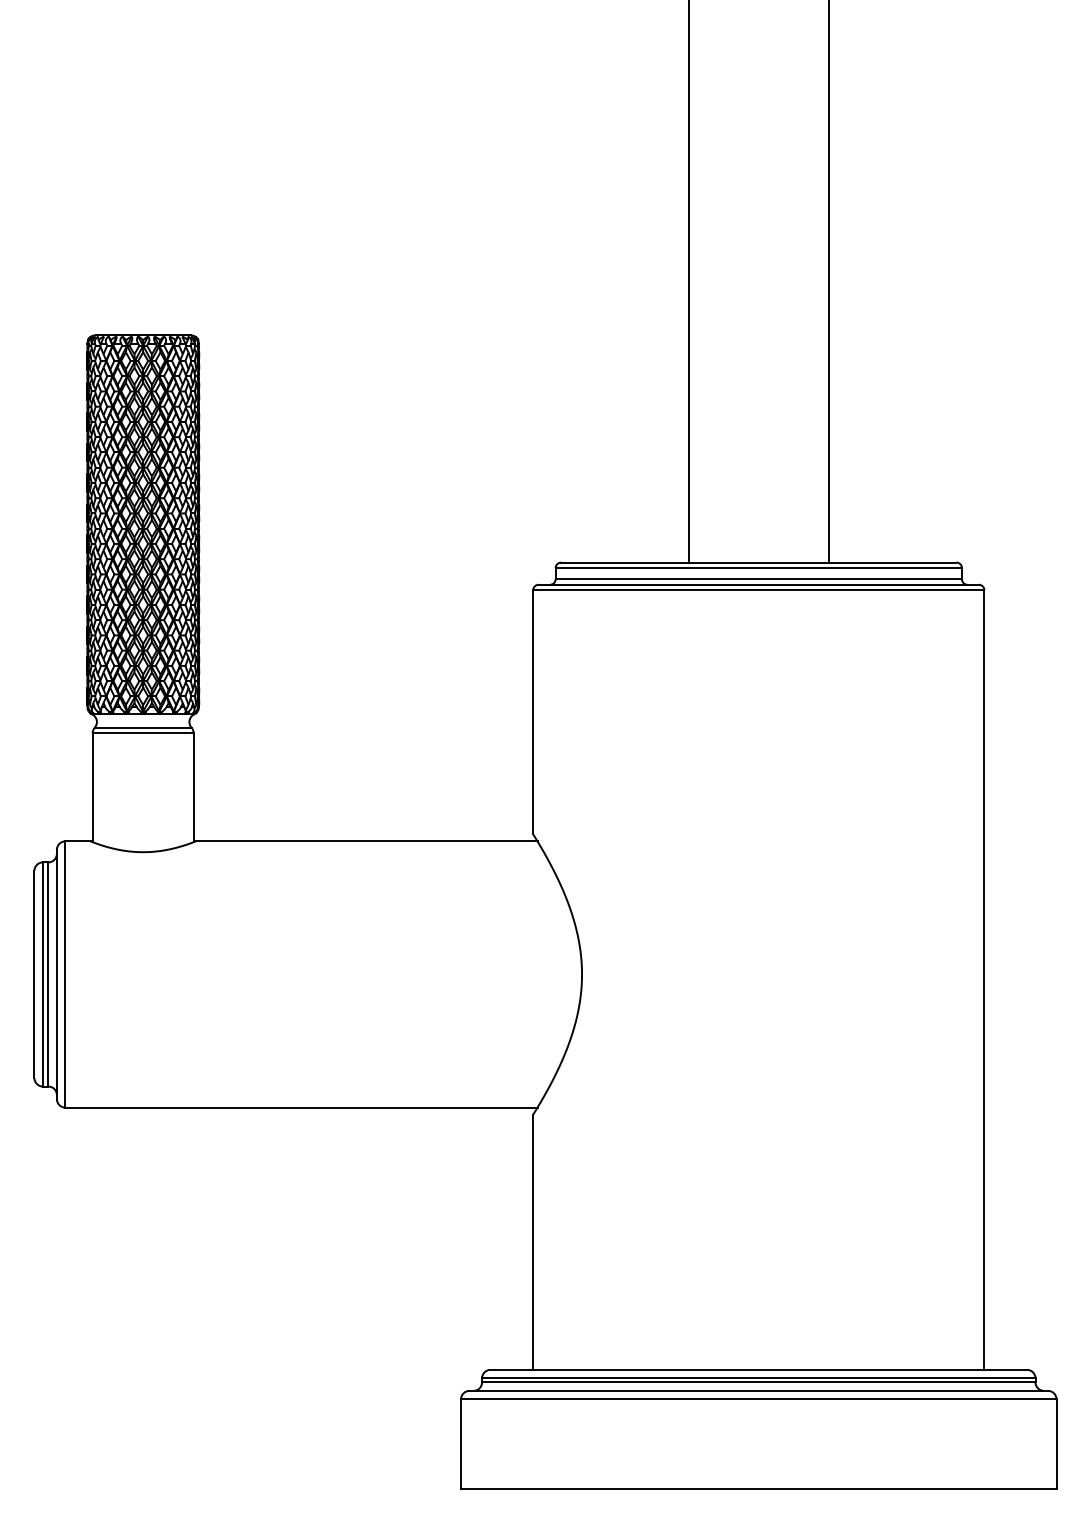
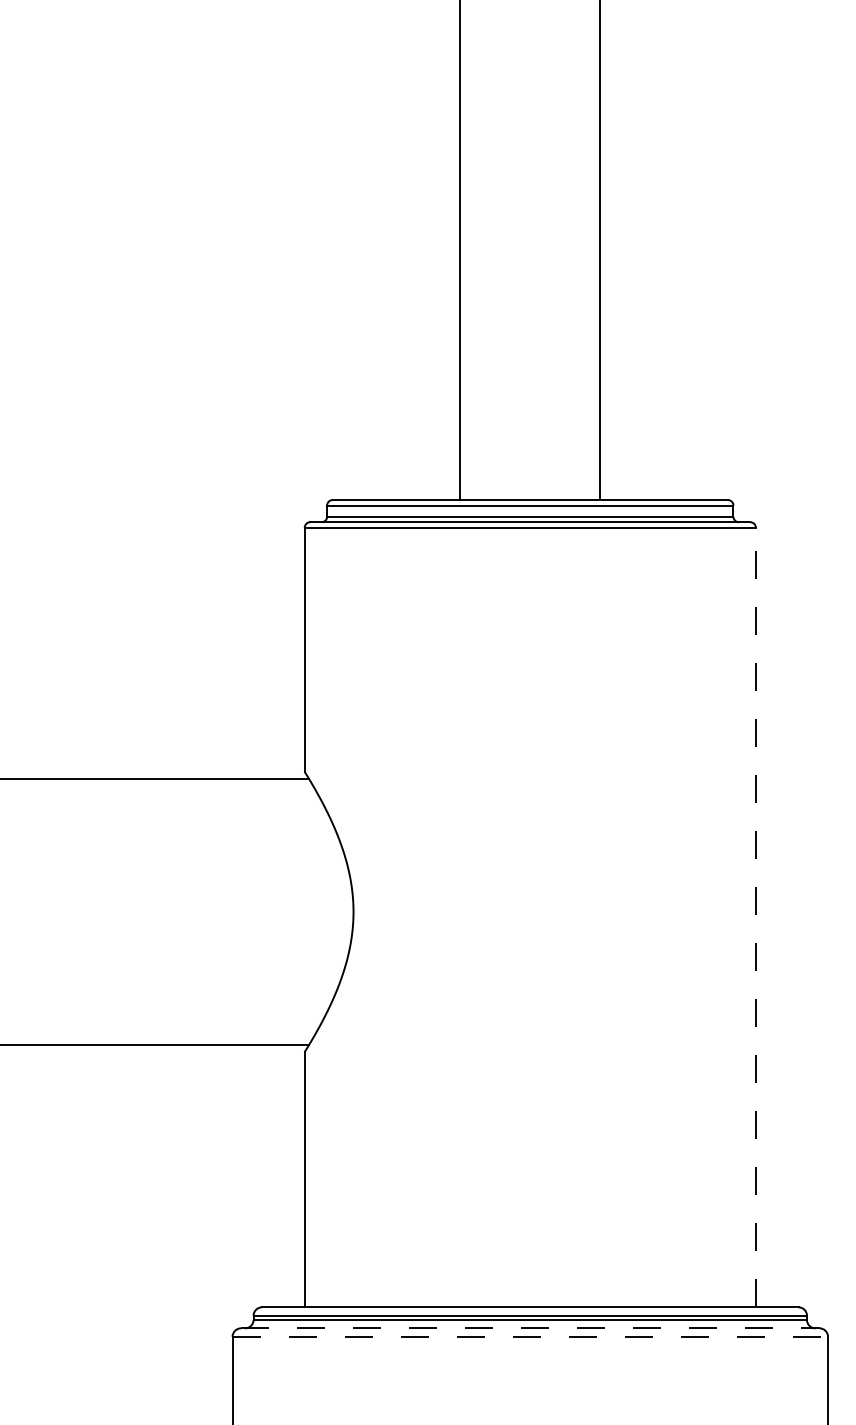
line: (984, 980) -> (755, 917), solid -> dashed
line: (759, 1390) -> (530, 1327), solid -> dashed
line: (758, 1399) -> (529, 1336), solid -> dashed

